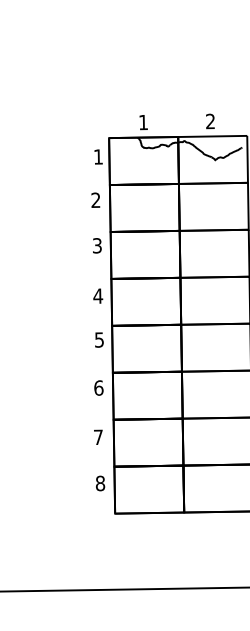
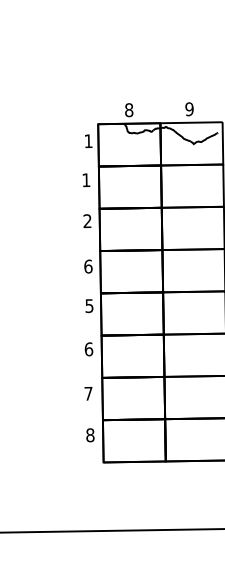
text: (210, 121) -> (189, 109), 2 -> 9
text: (143, 122) -> (129, 110), 1 -> 8
text: (96, 200) -> (86, 180), 2 -> 1
text: (97, 246) -> (87, 221), 3 -> 2
text: (98, 296) -> (88, 266), 4 -> 6

